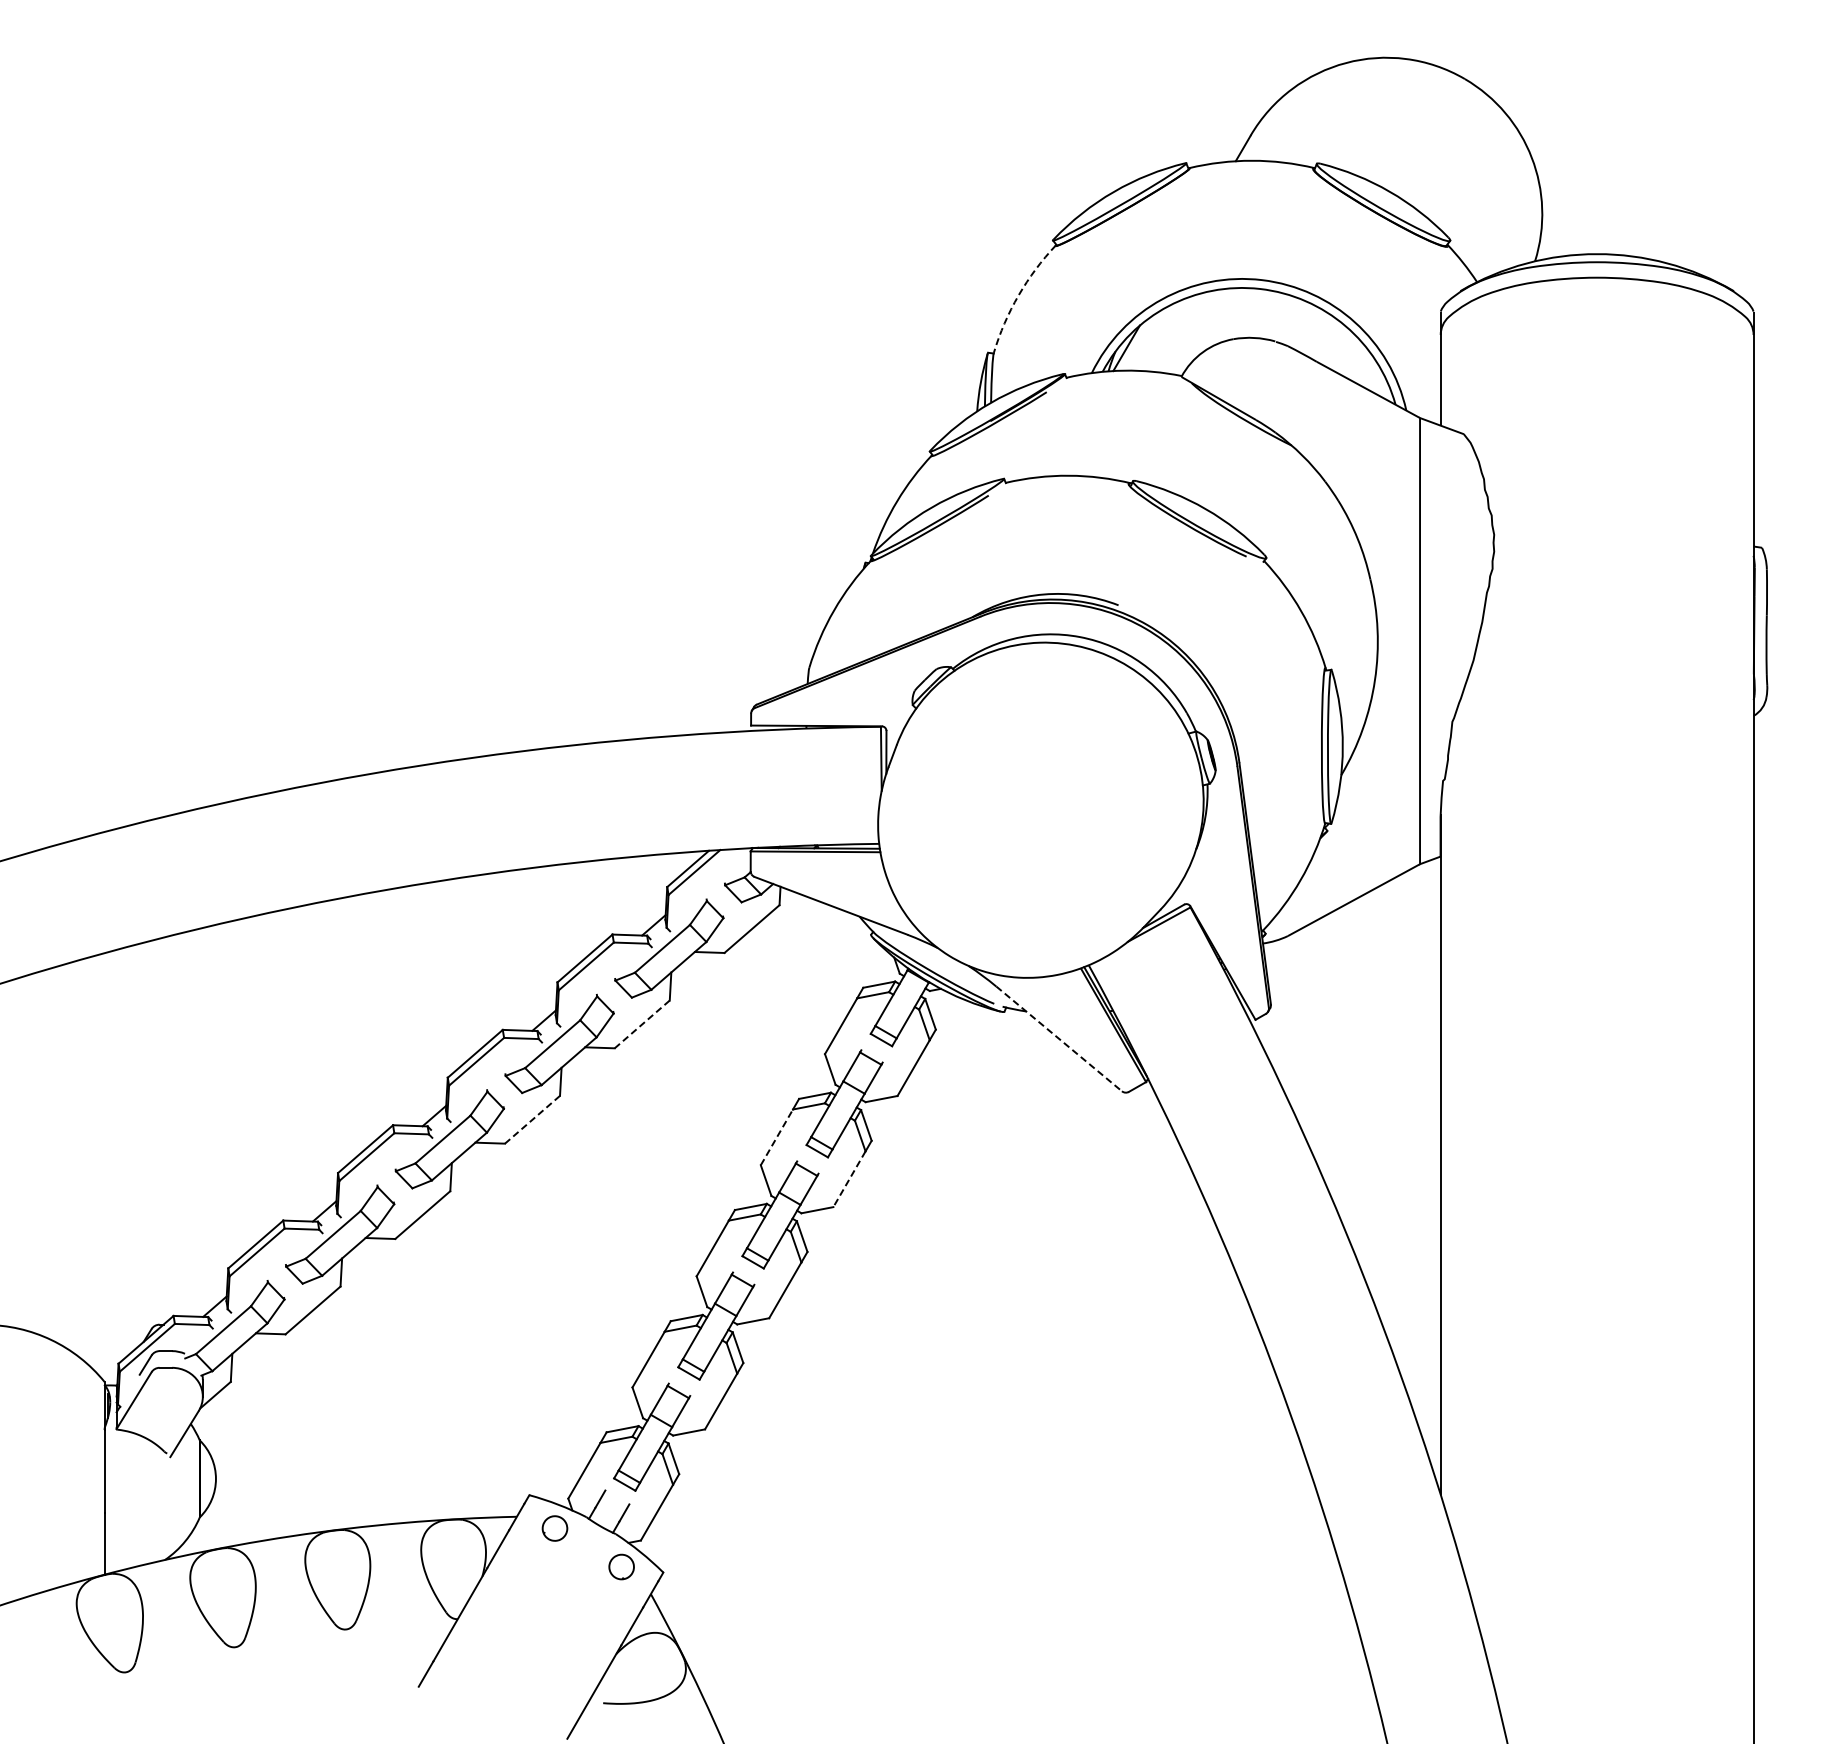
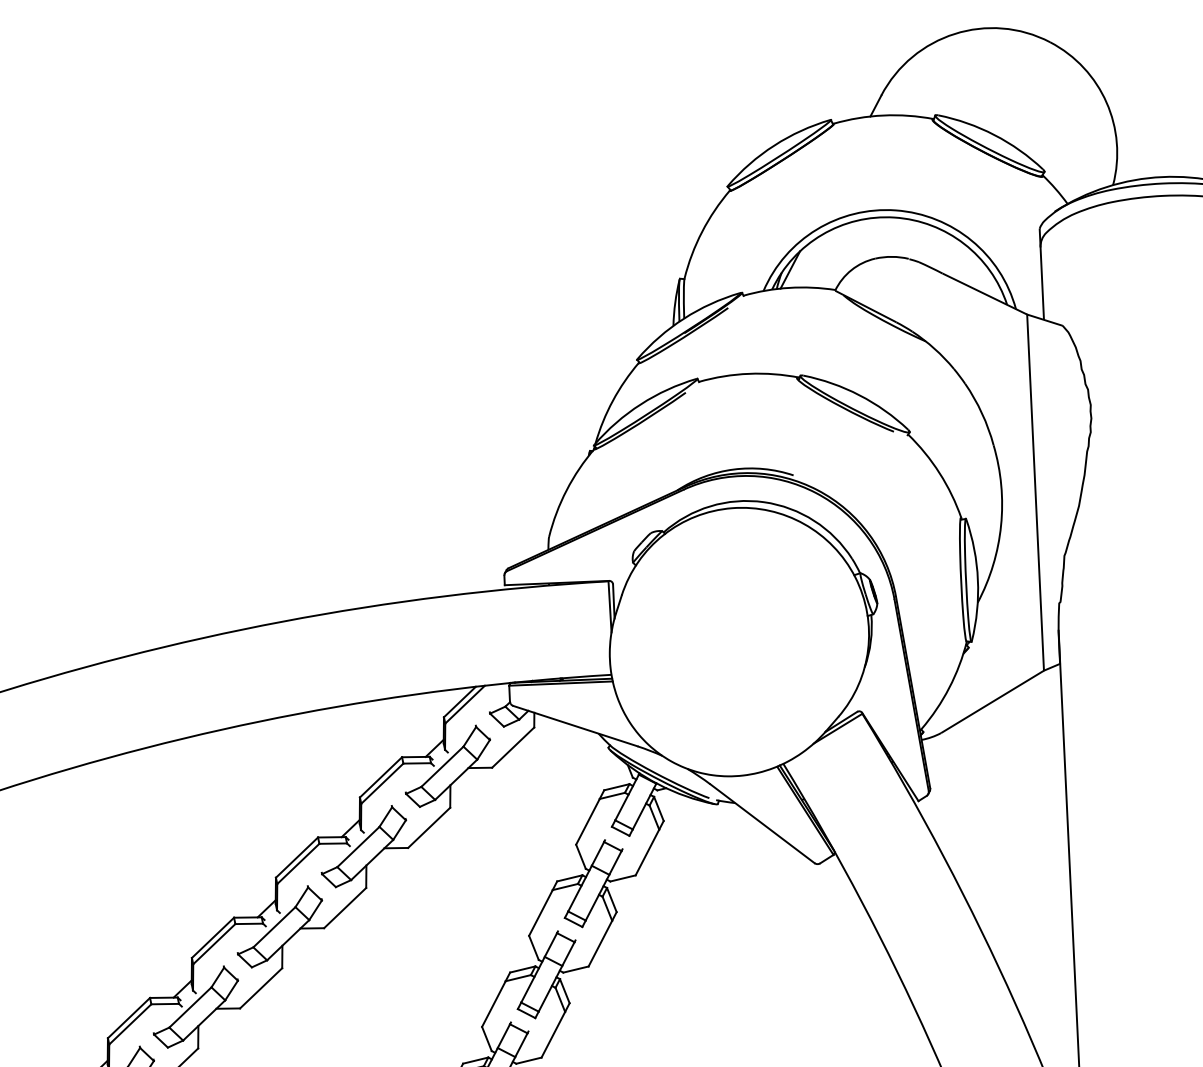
arc: (1018, 295) -> (702, 231), dashed -> solid
line: (641, 1024) -> (428, 827), dashed -> solid
line: (1059, 1038) -> (762, 823), dashed -> solid
line: (532, 1120) -> (345, 908), dashed -> solid
line: (777, 1136) -> (541, 912), dashed -> solid
line: (849, 1179) -> (600, 943), dashed -> solid

